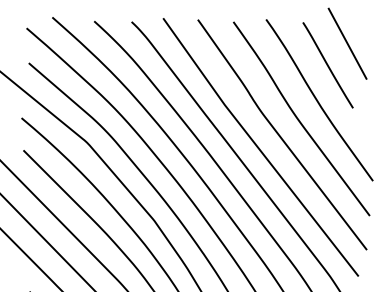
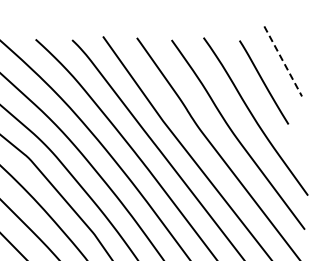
line: (347, 43) -> (283, 61), solid -> dashed

